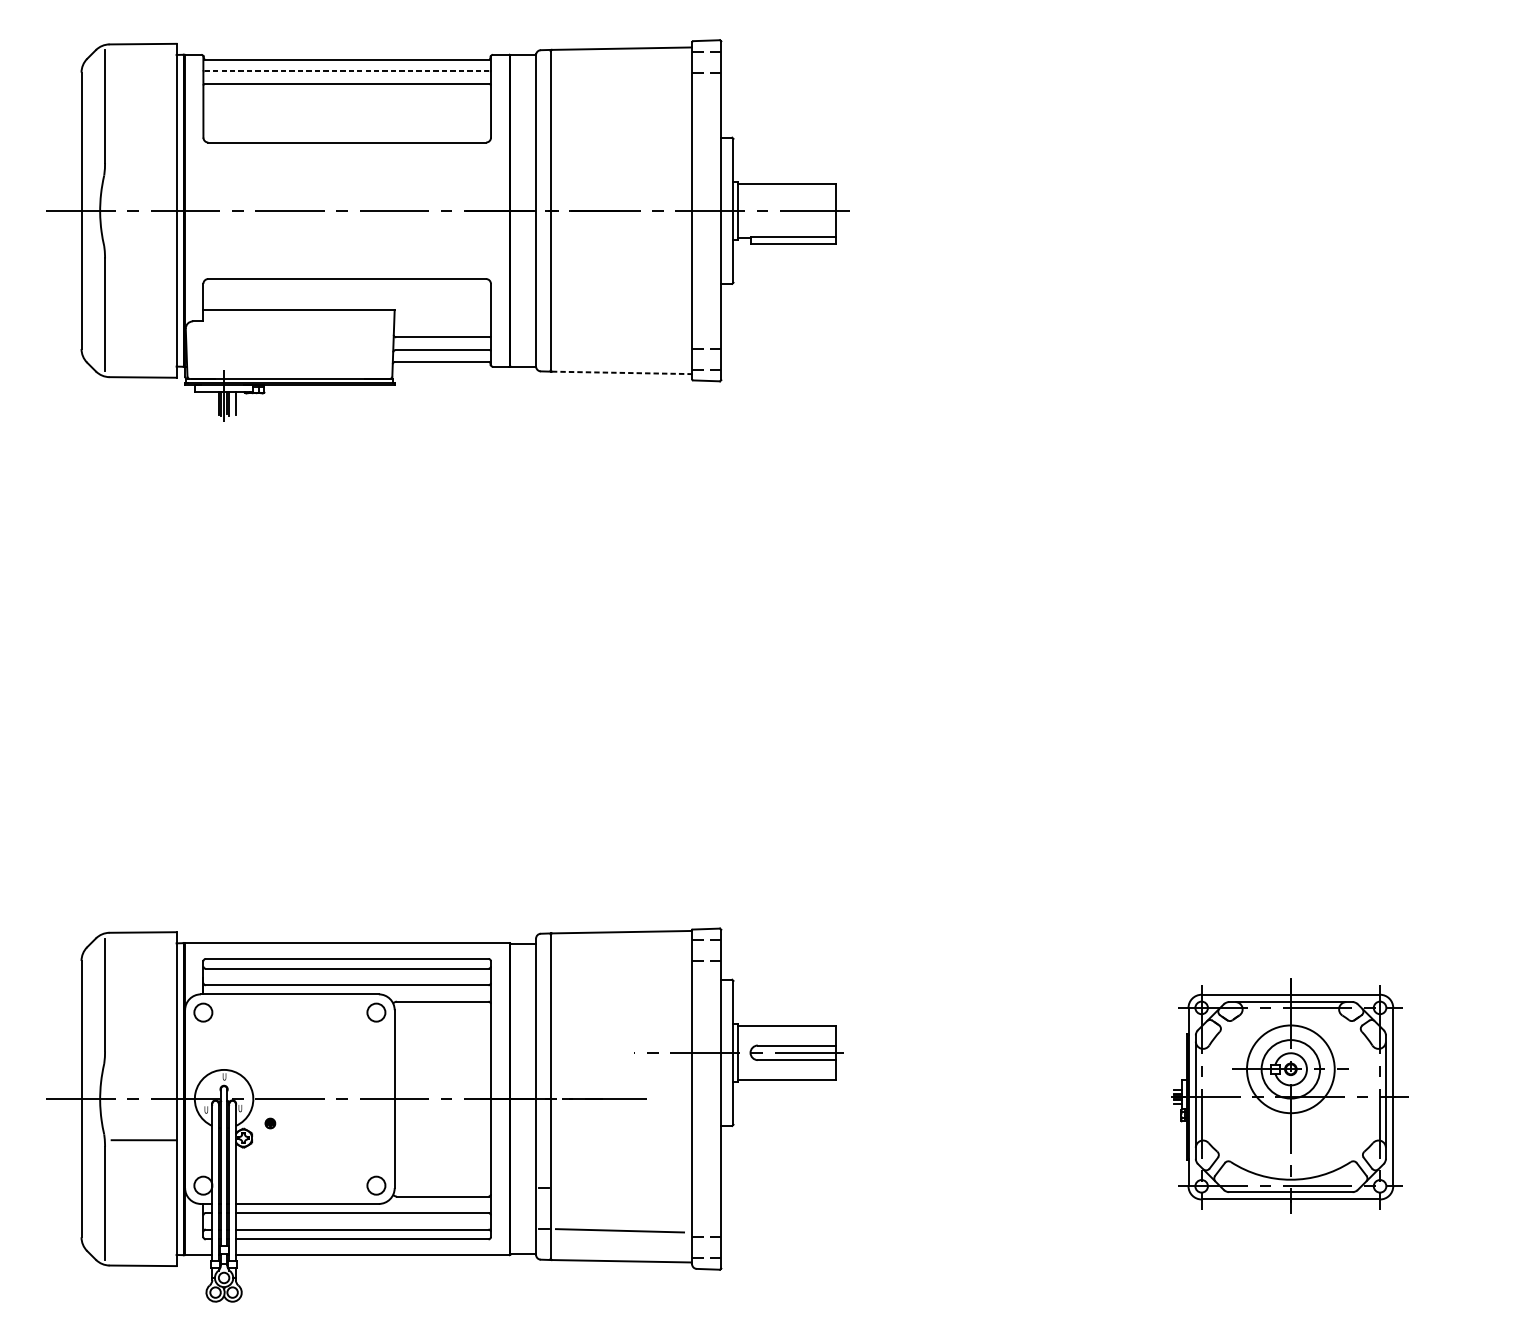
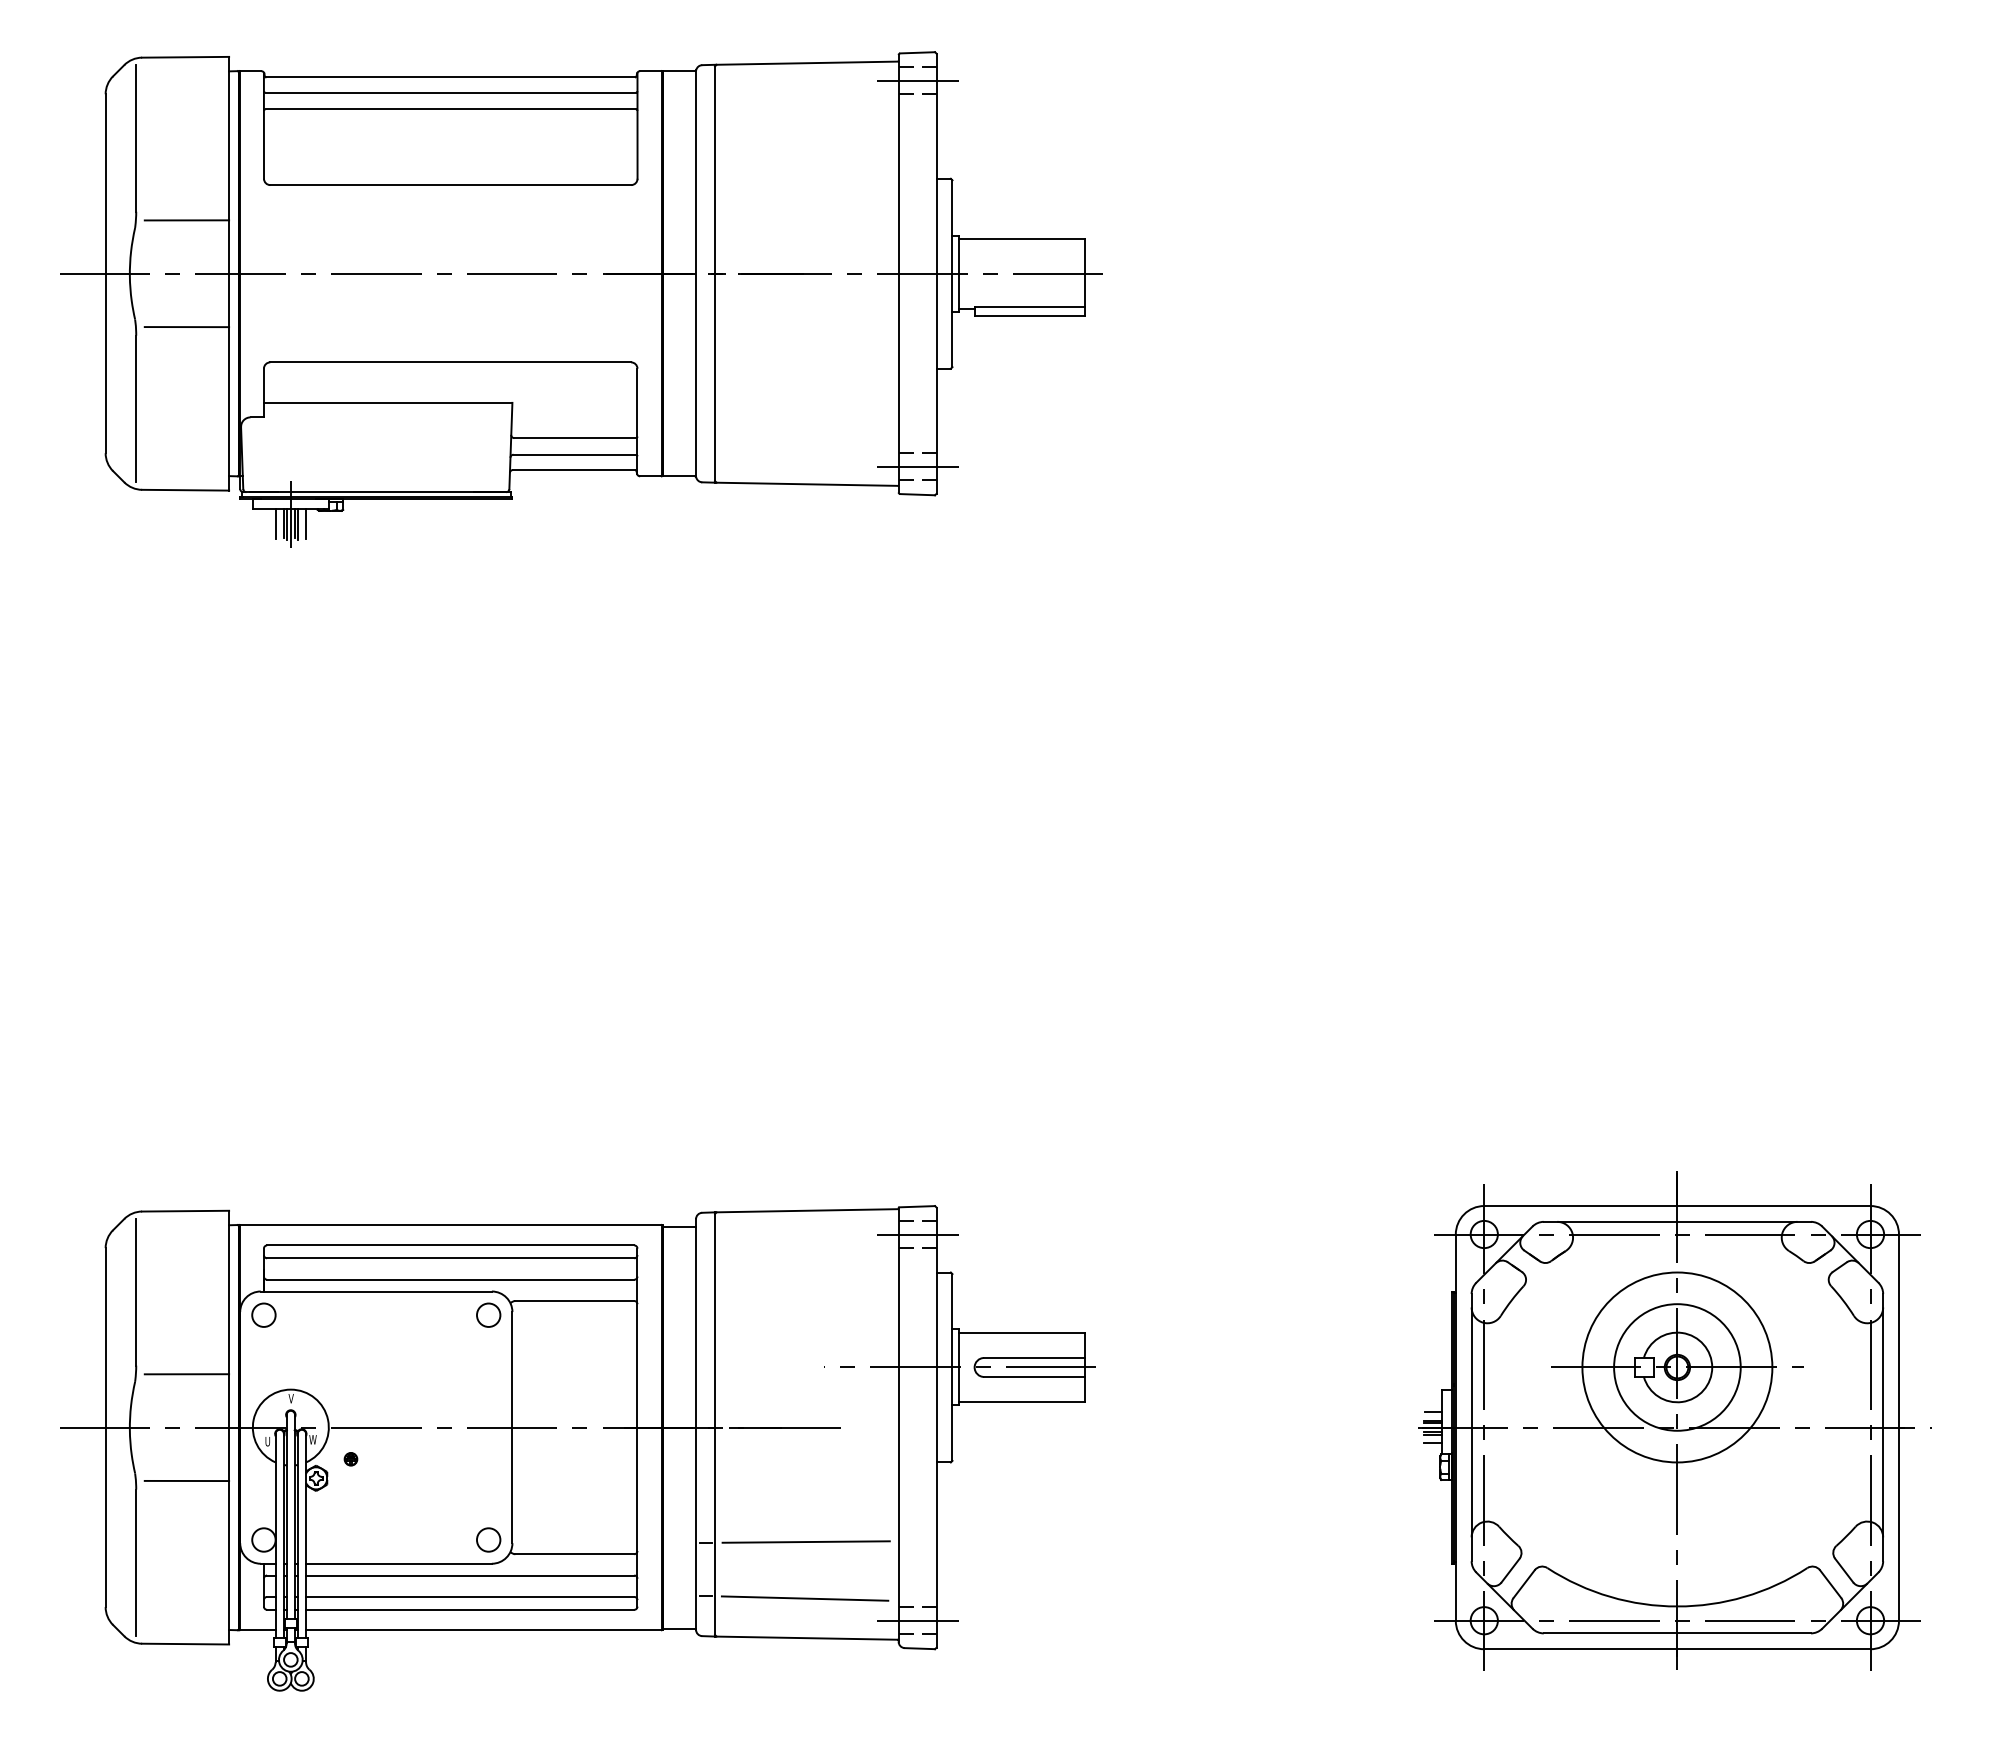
line: (706, 62) -> (917, 80), added
line: (347, 71) -> (451, 92), dashed -> solid
line: (143, 169) -> (186, 220), added
line: (143, 252) -> (186, 327), added
line: (706, 359) -> (917, 466), added
line: (621, 373) -> (807, 484), dashed -> solid
line: (212, 403) -> (275, 523), added
line: (706, 950) -> (917, 1234), added
line: (143, 1058) -> (186, 1374), added
text: (223, 1076) -> (290, 1398), U -> V
part: (1289, 1093) -> (1674, 1420), size x1.67
text: (240, 1108) -> (312, 1439), U -> W
line: (620, 1186) -> (805, 1541), added
line: (706, 1247) -> (917, 1620), added

